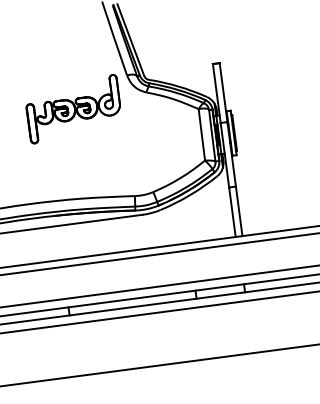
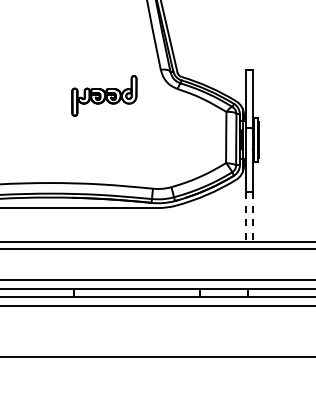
part: (73, 108) -> (104, 95), size x0.7
line: (238, 211) -> (252, 217), solid -> dashed
line: (232, 212) -> (246, 217), solid -> dashed

